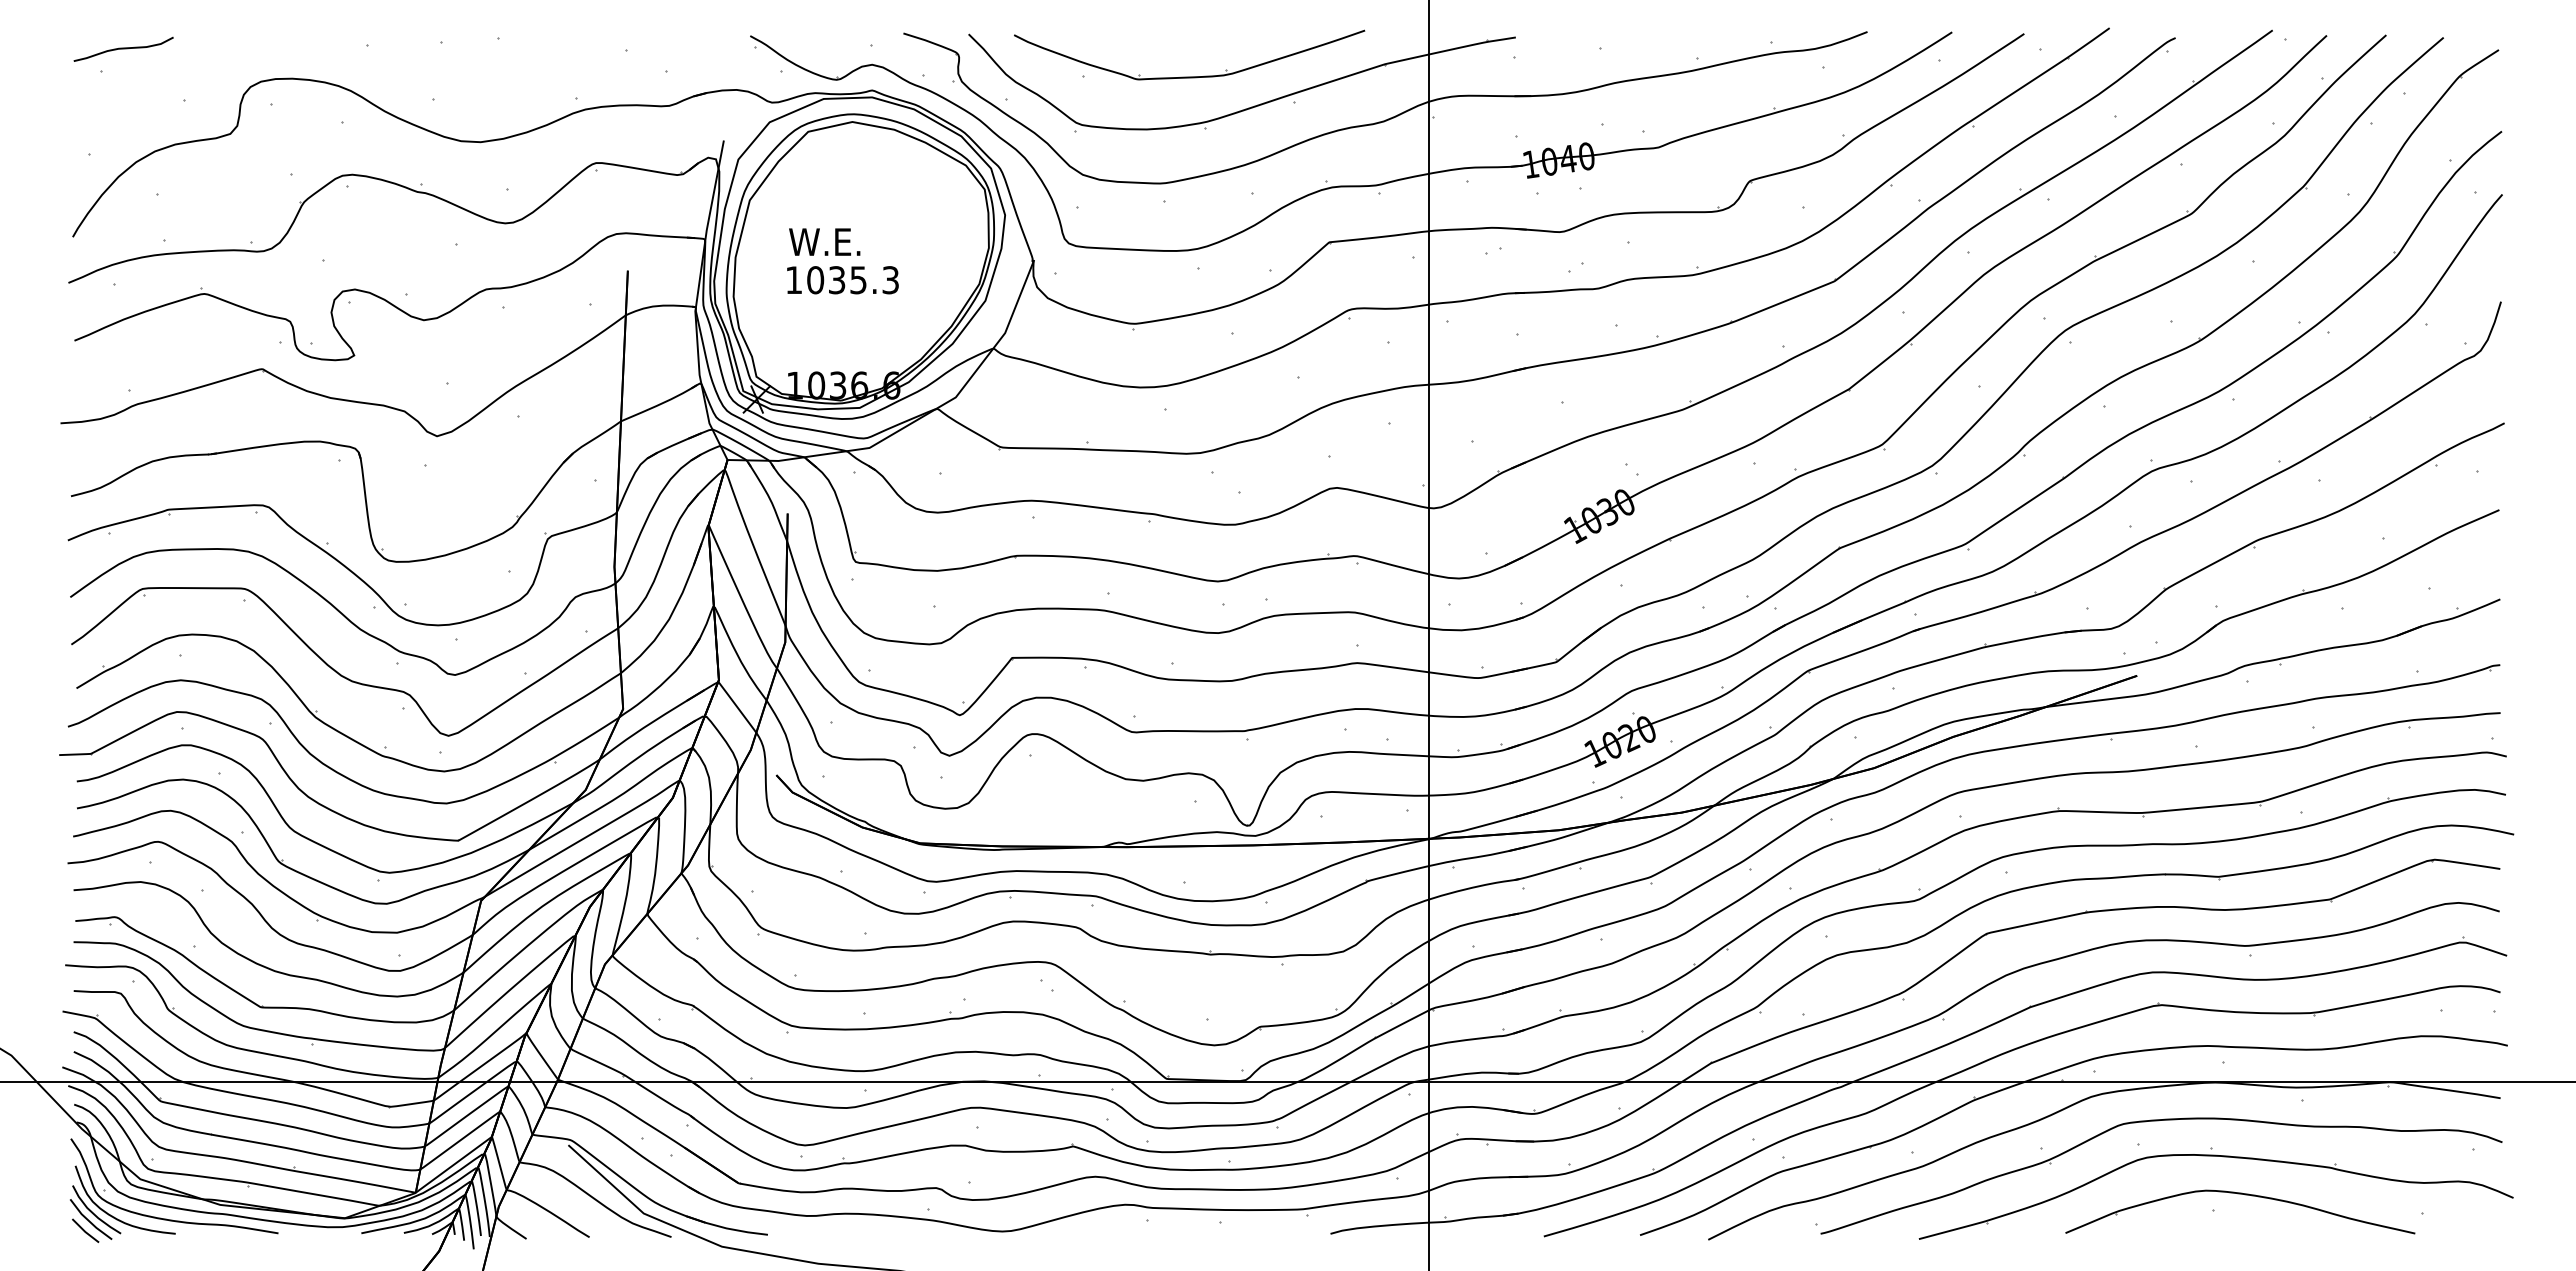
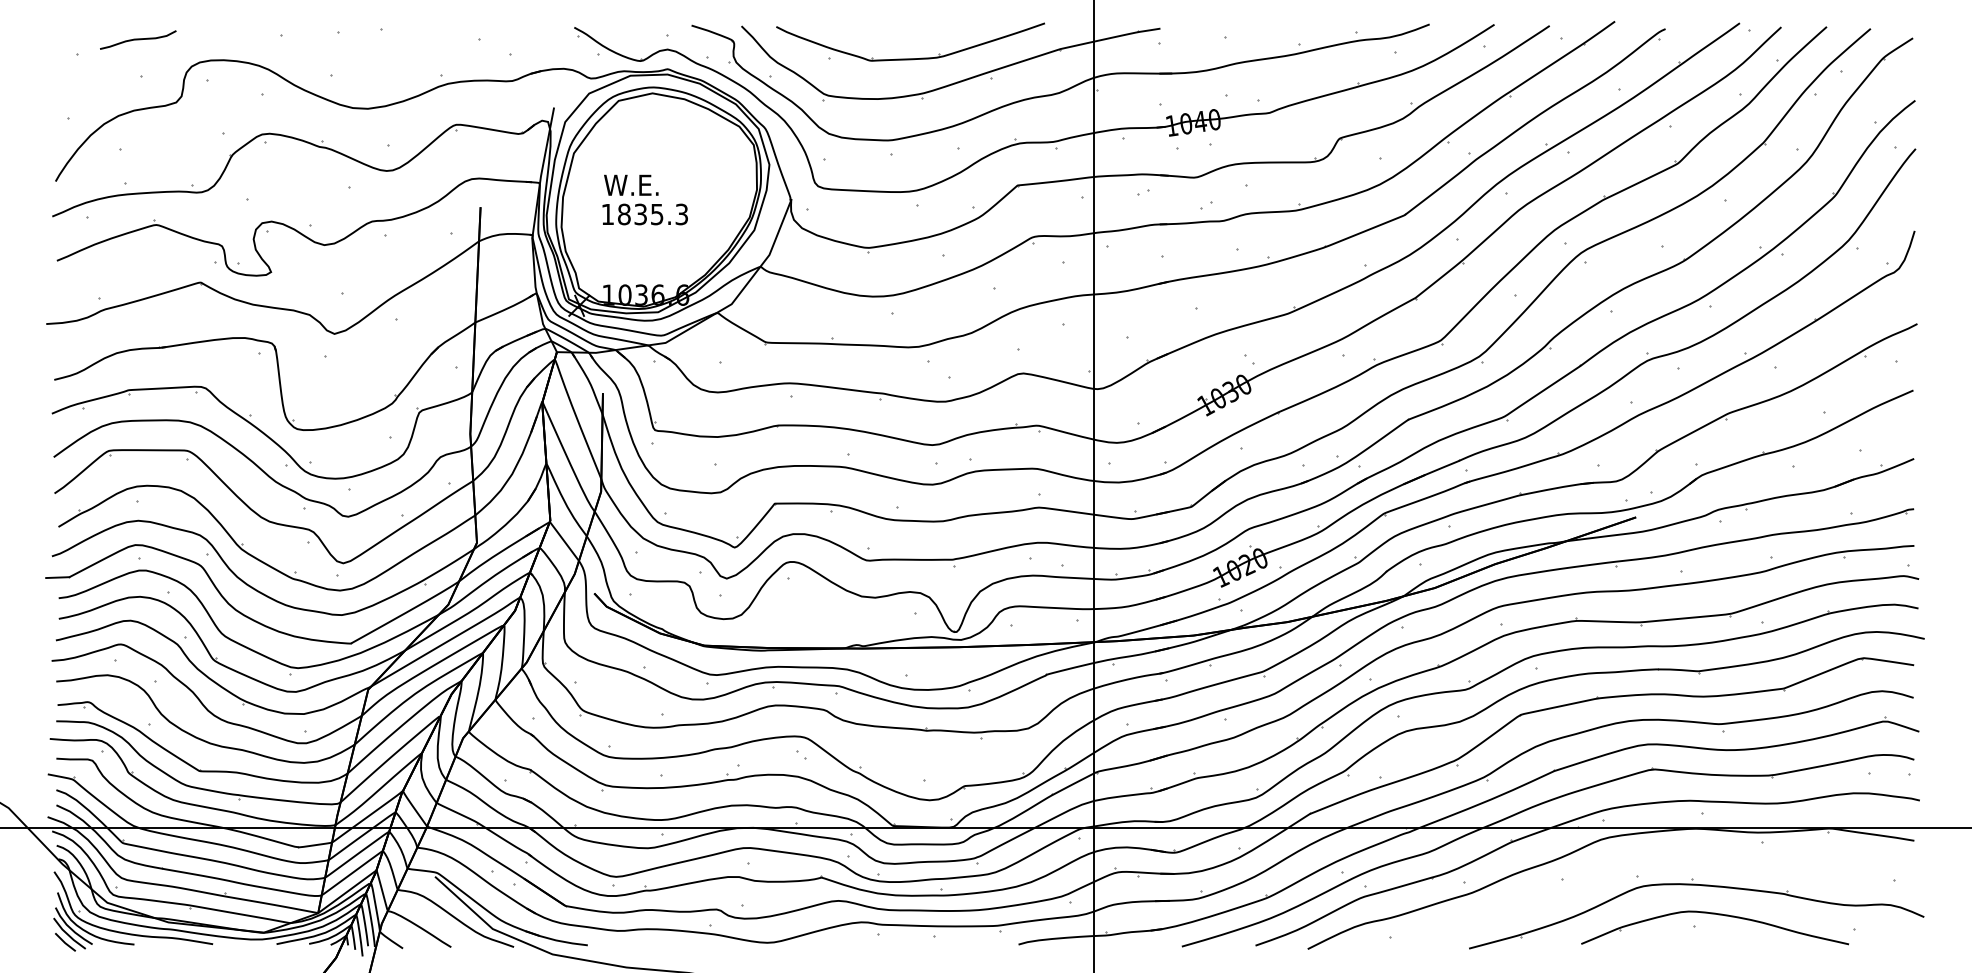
curve: (123, 48) -> (138, 39), moved
text: (815, 280) -> (624, 214), 1035.3 -> 1835.3
part: (2158, 1121) -> (1652, 858), removed

